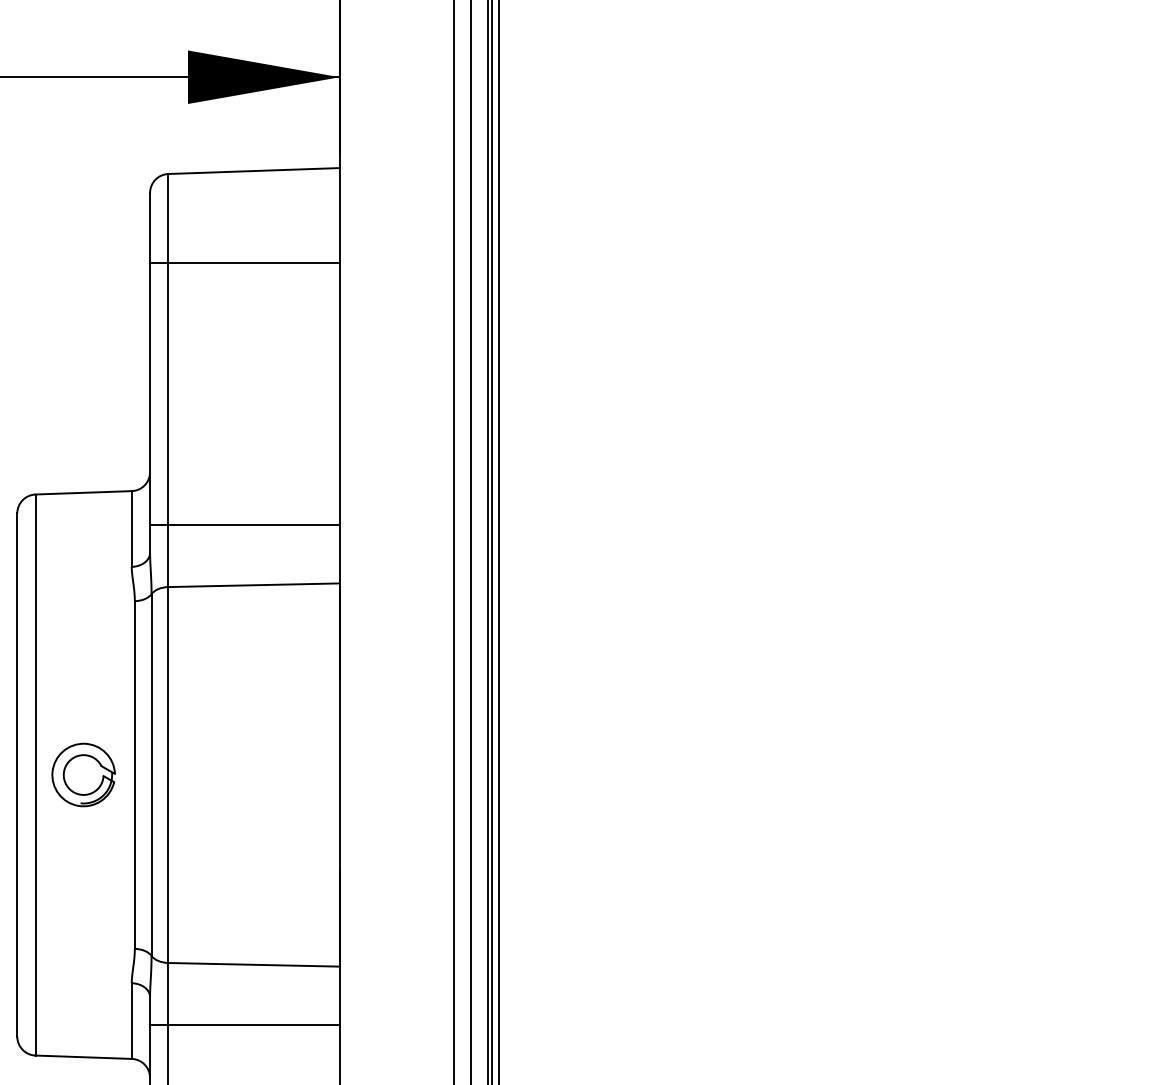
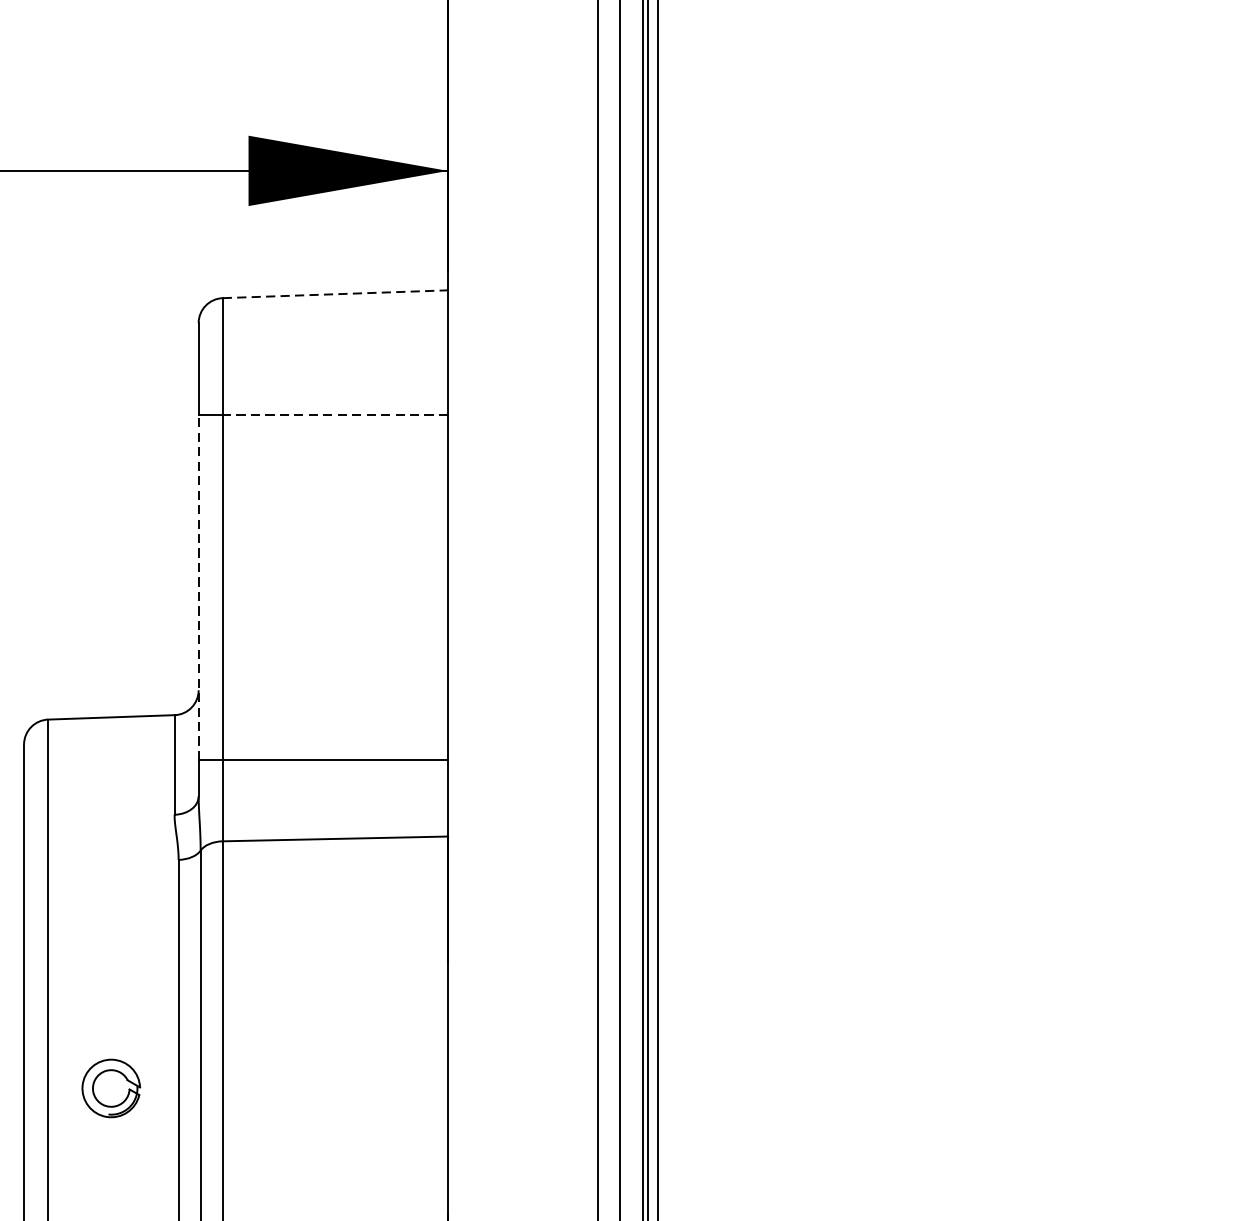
line: (254, 171) -> (335, 294), solid -> dashed
line: (254, 262) -> (335, 414), solid -> dashed
line: (150, 393) -> (199, 586), solid -> dashed
part: (83, 774) -> (111, 1087), size x0.7

